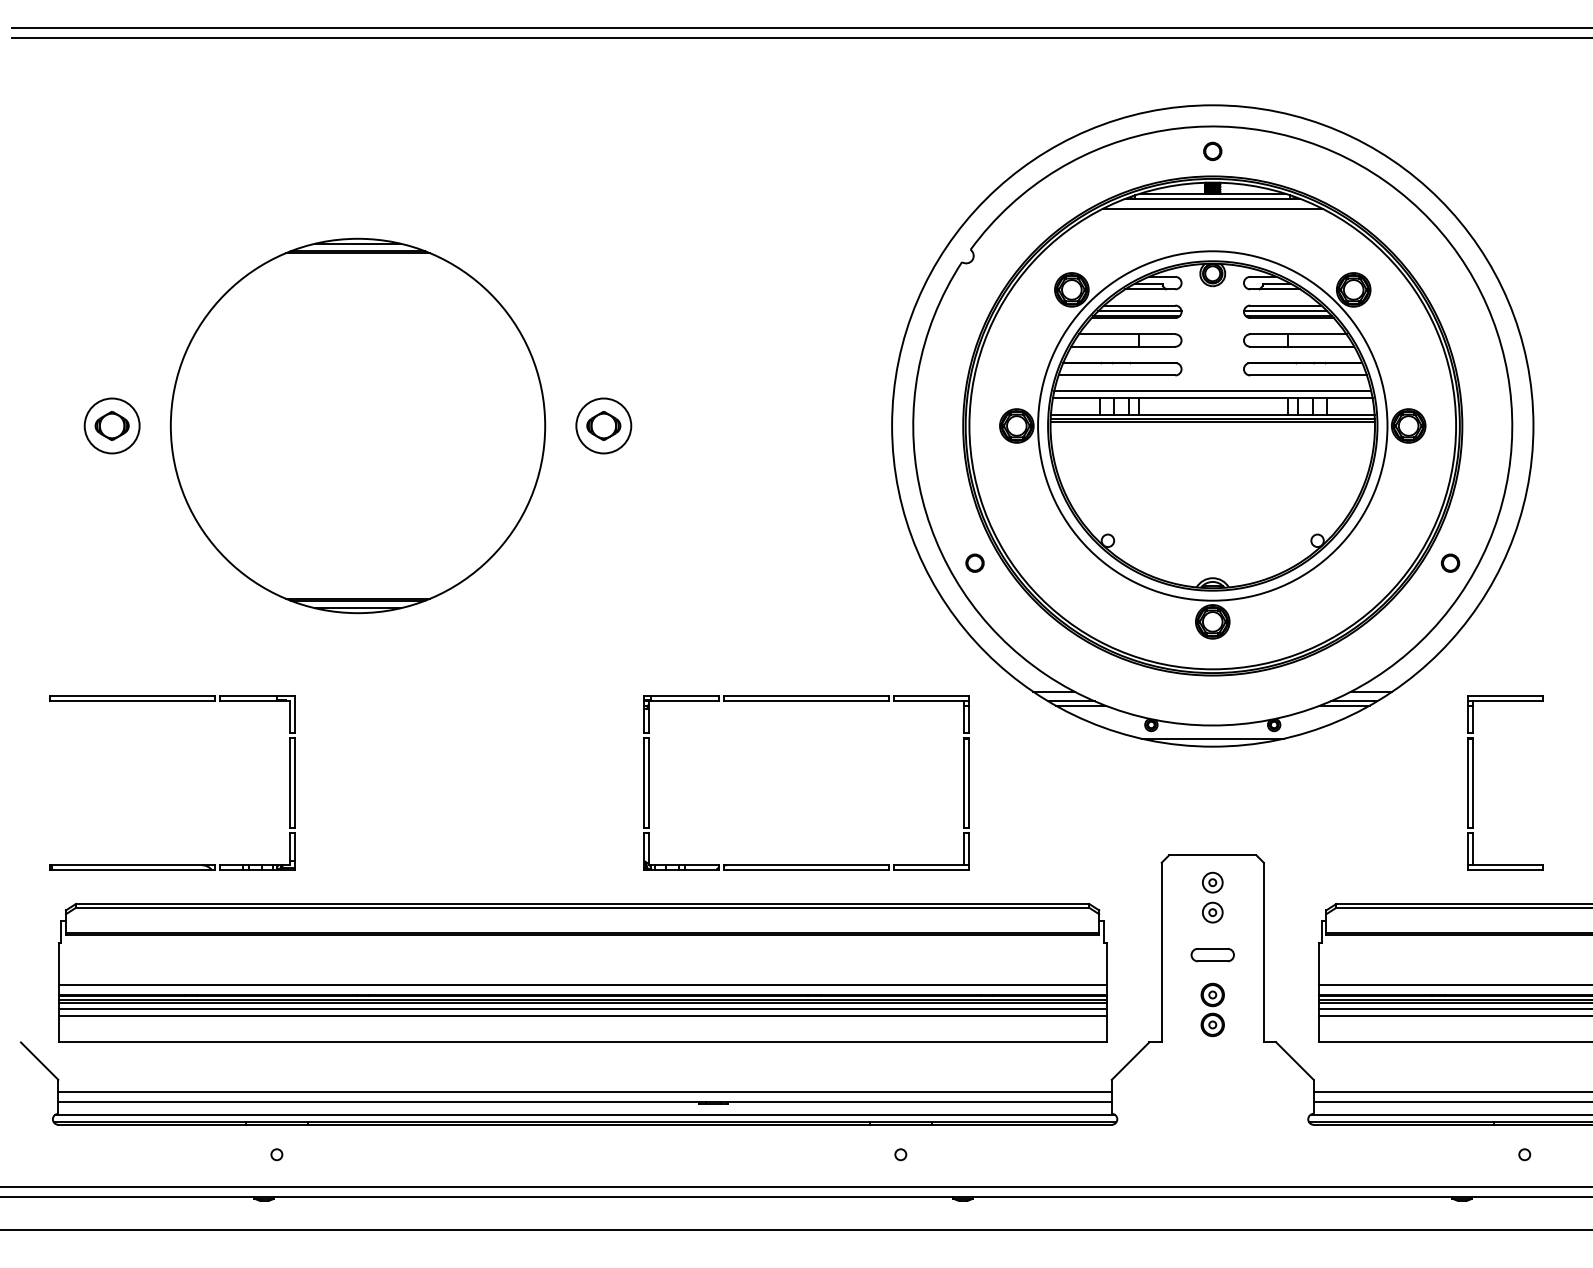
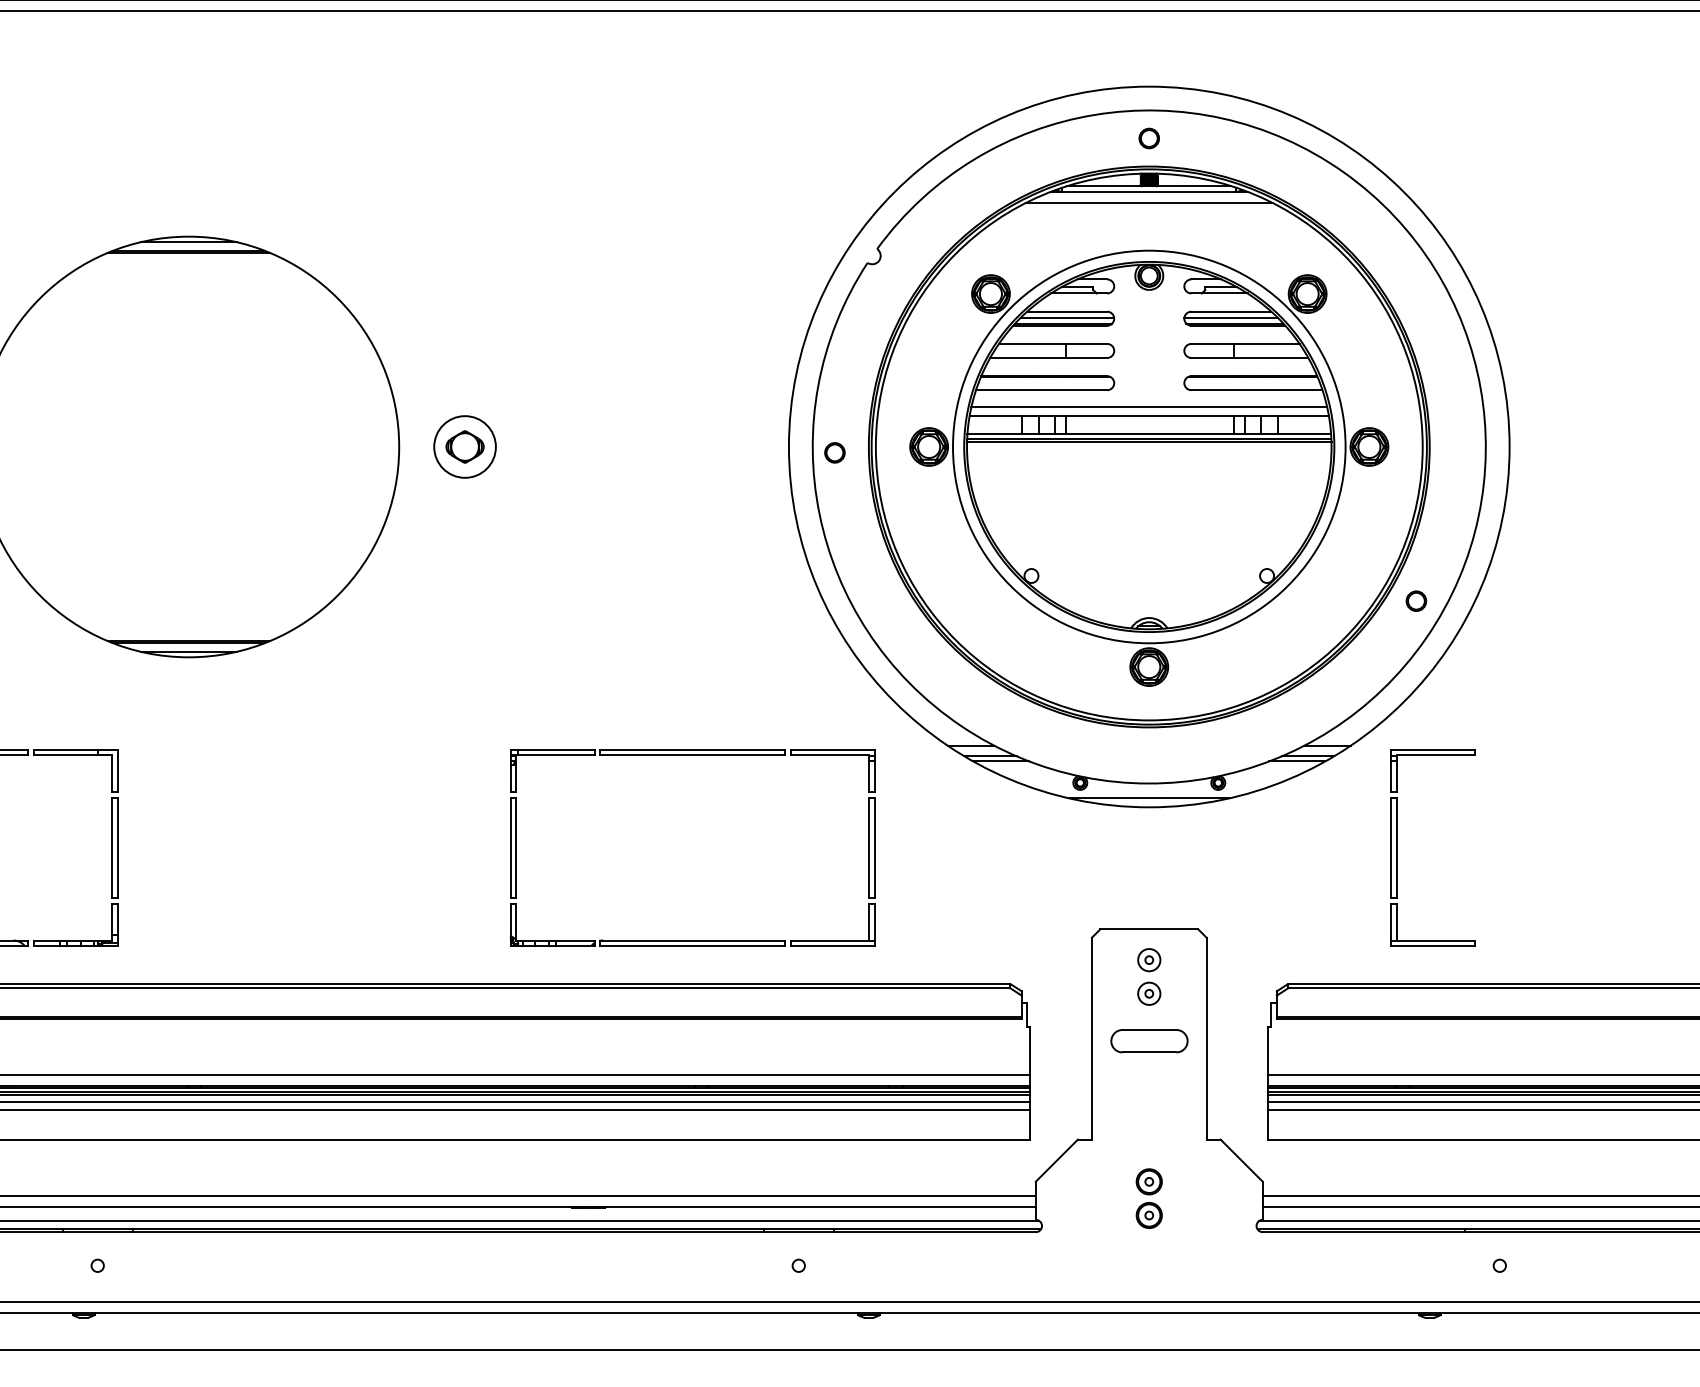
circle: (974, 562) -> (834, 452), moved
part: (1473, 782) -> (1397, 847), moved
part: (1212, 955) -> (1148, 1041), size x1.6
part: (1212, 1009) -> (1148, 1198), moved

